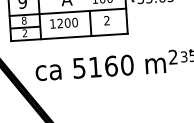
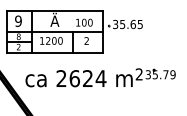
text: (103, 66) -> (81, 78), 5160 -> 2624

